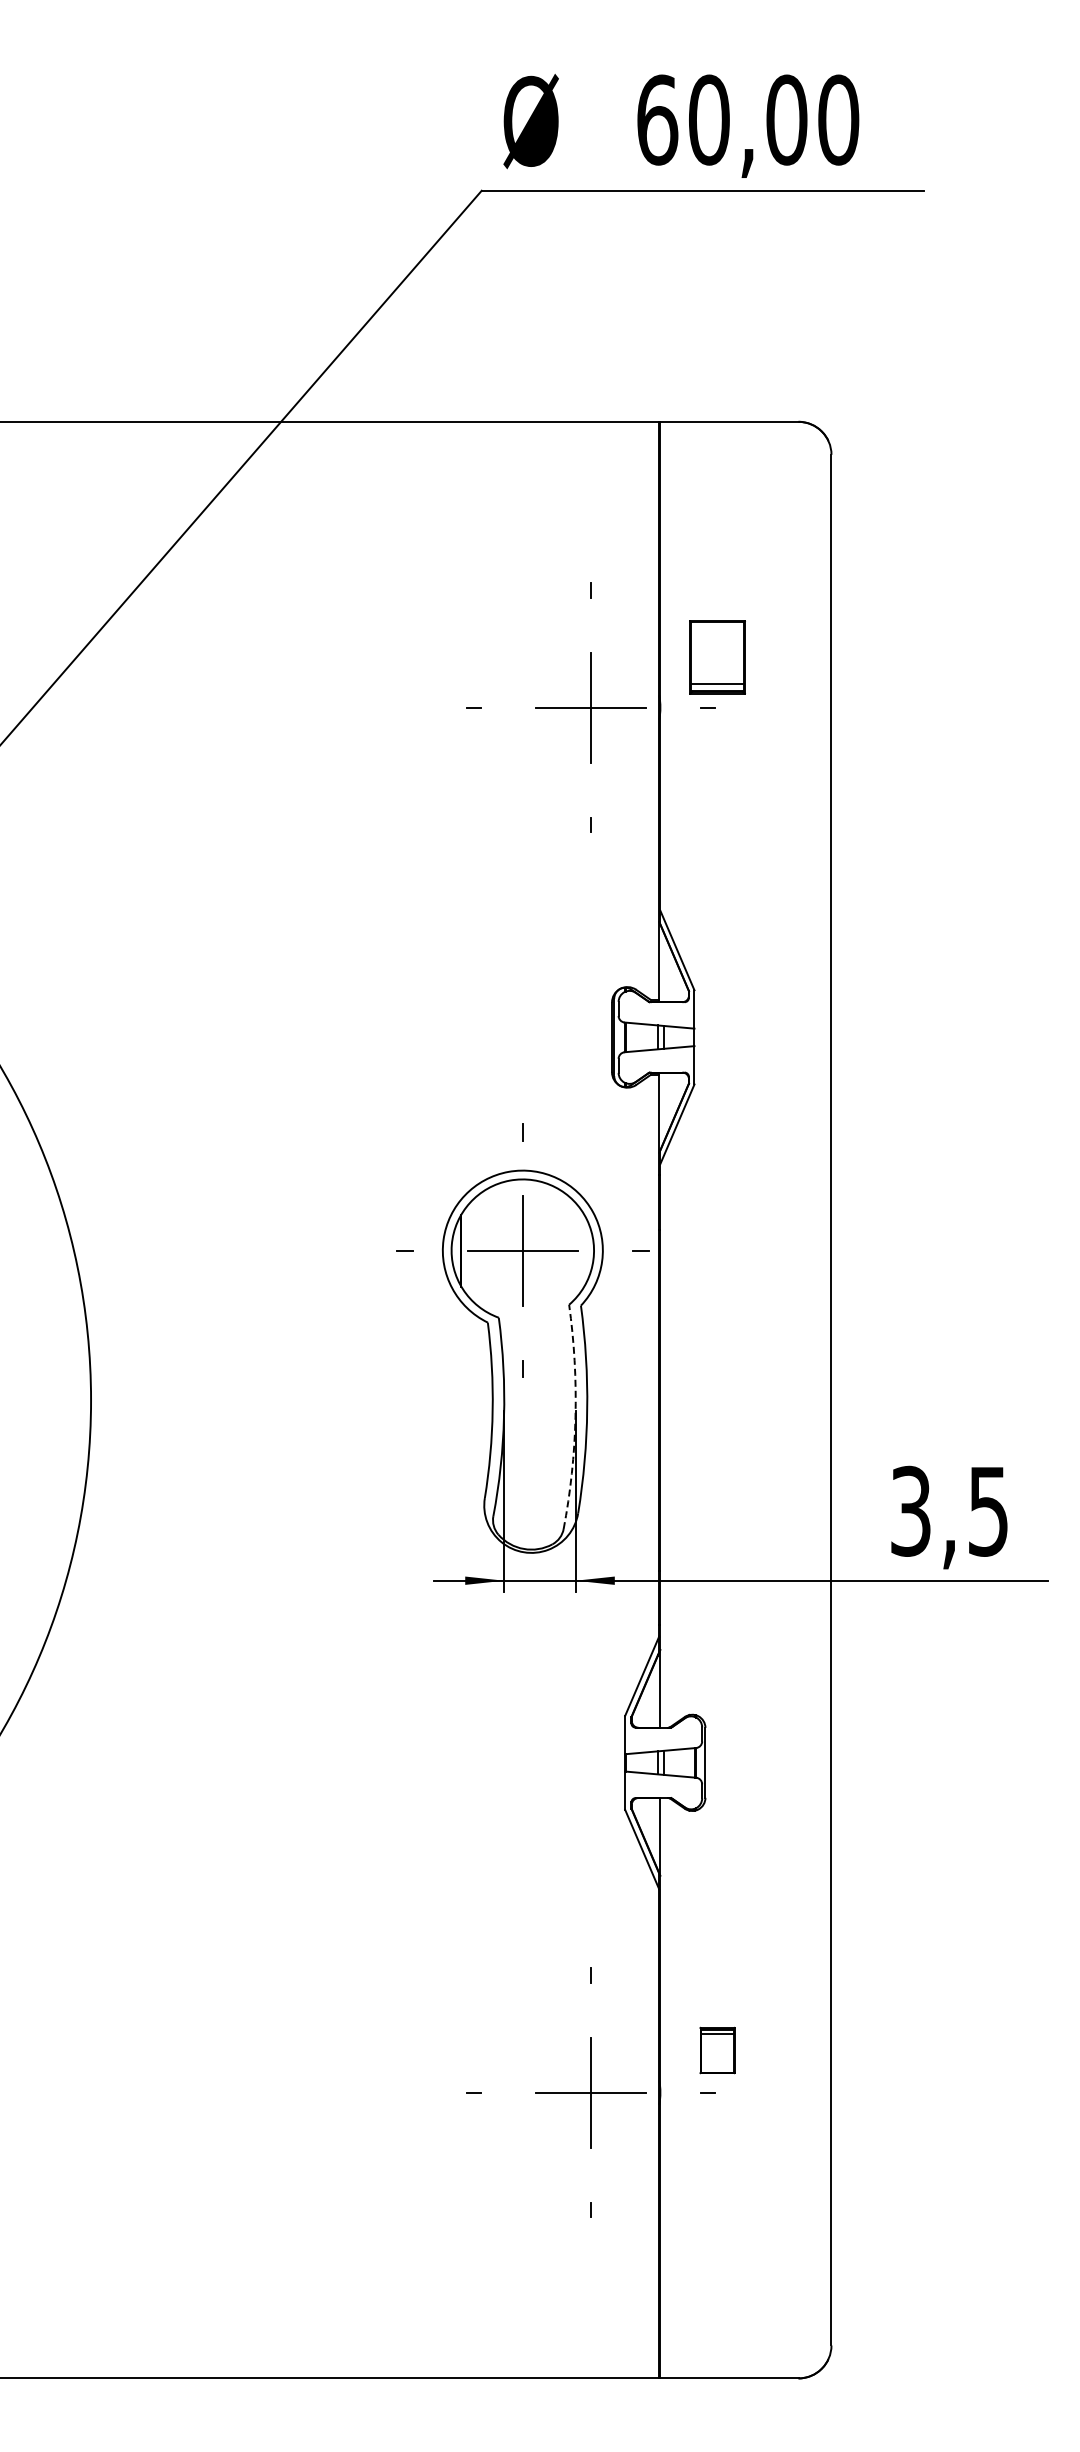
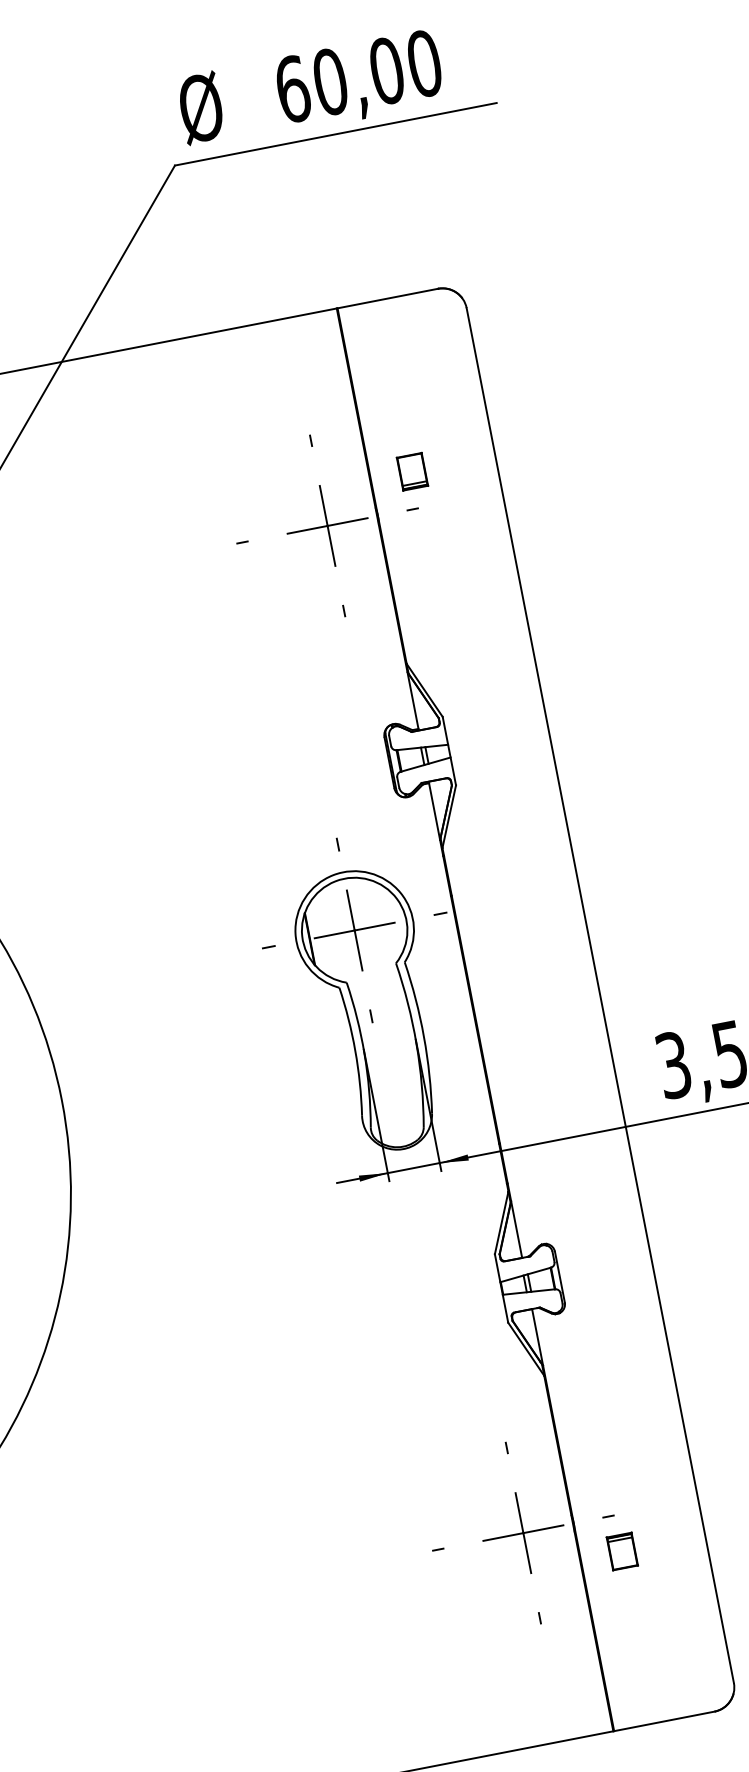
part: (717, 657) -> (412, 471), size x0.62
arc: (575, 1417) -> (416, 1044), dashed -> solid
part: (717, 2050) -> (622, 1551), moved

